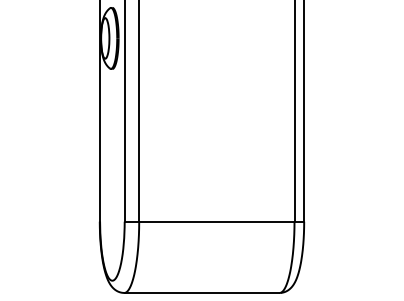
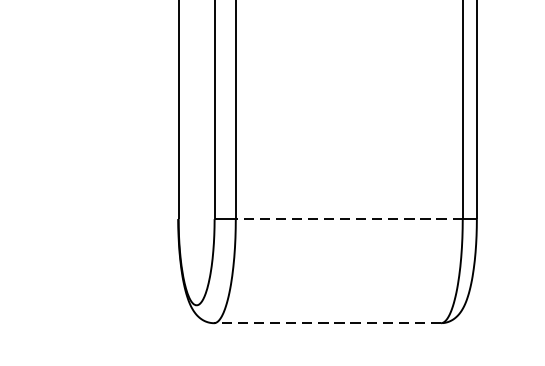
line: (216, 221) -> (348, 218), solid -> dashed
line: (201, 292) -> (326, 322), solid -> dashed

